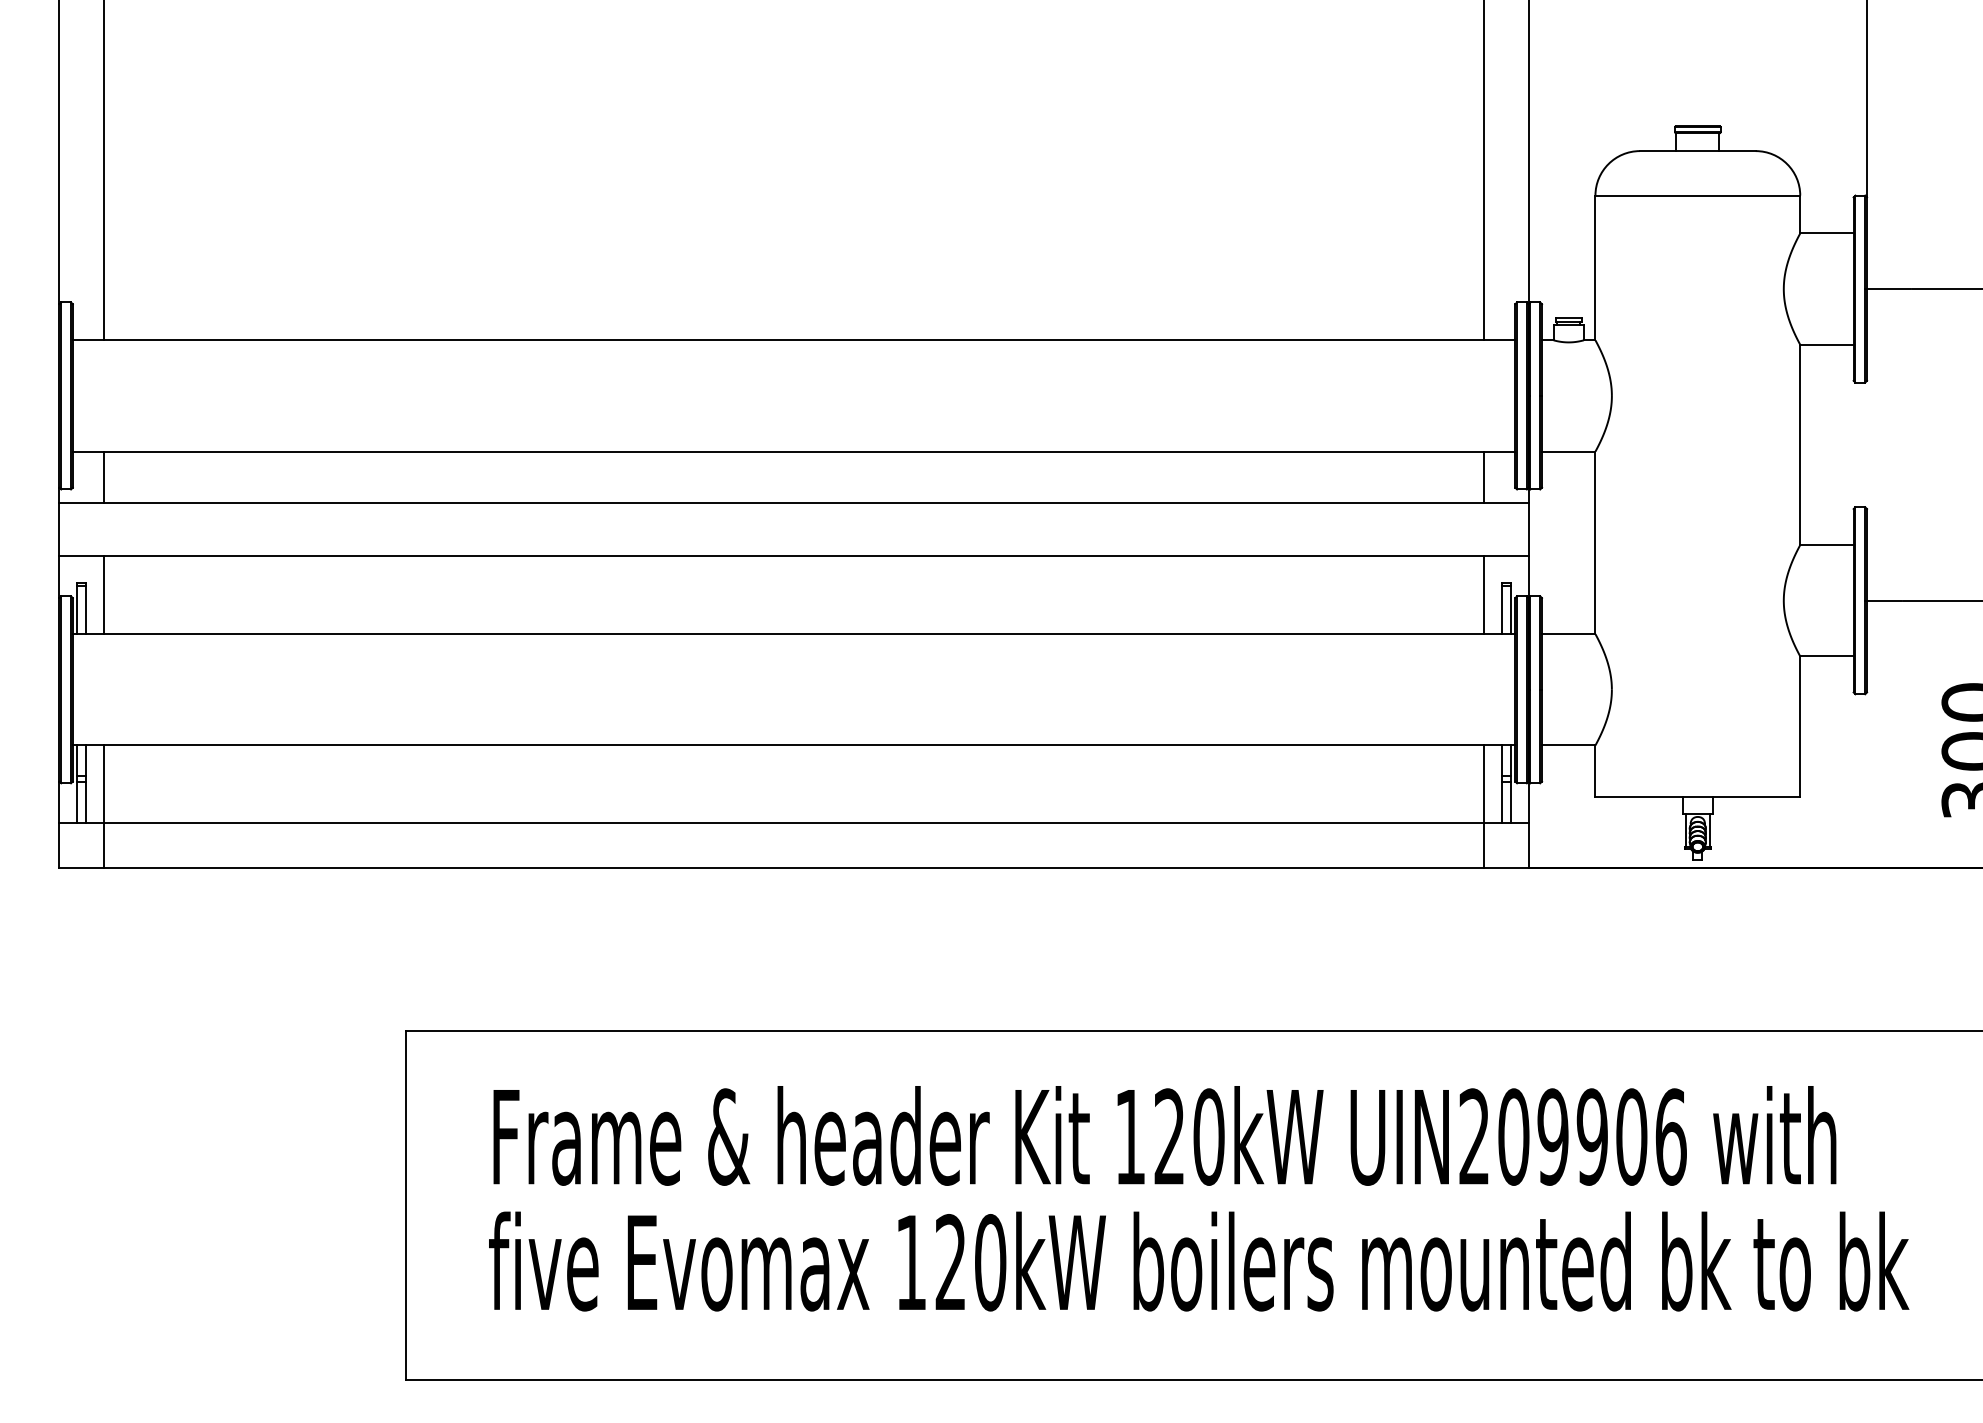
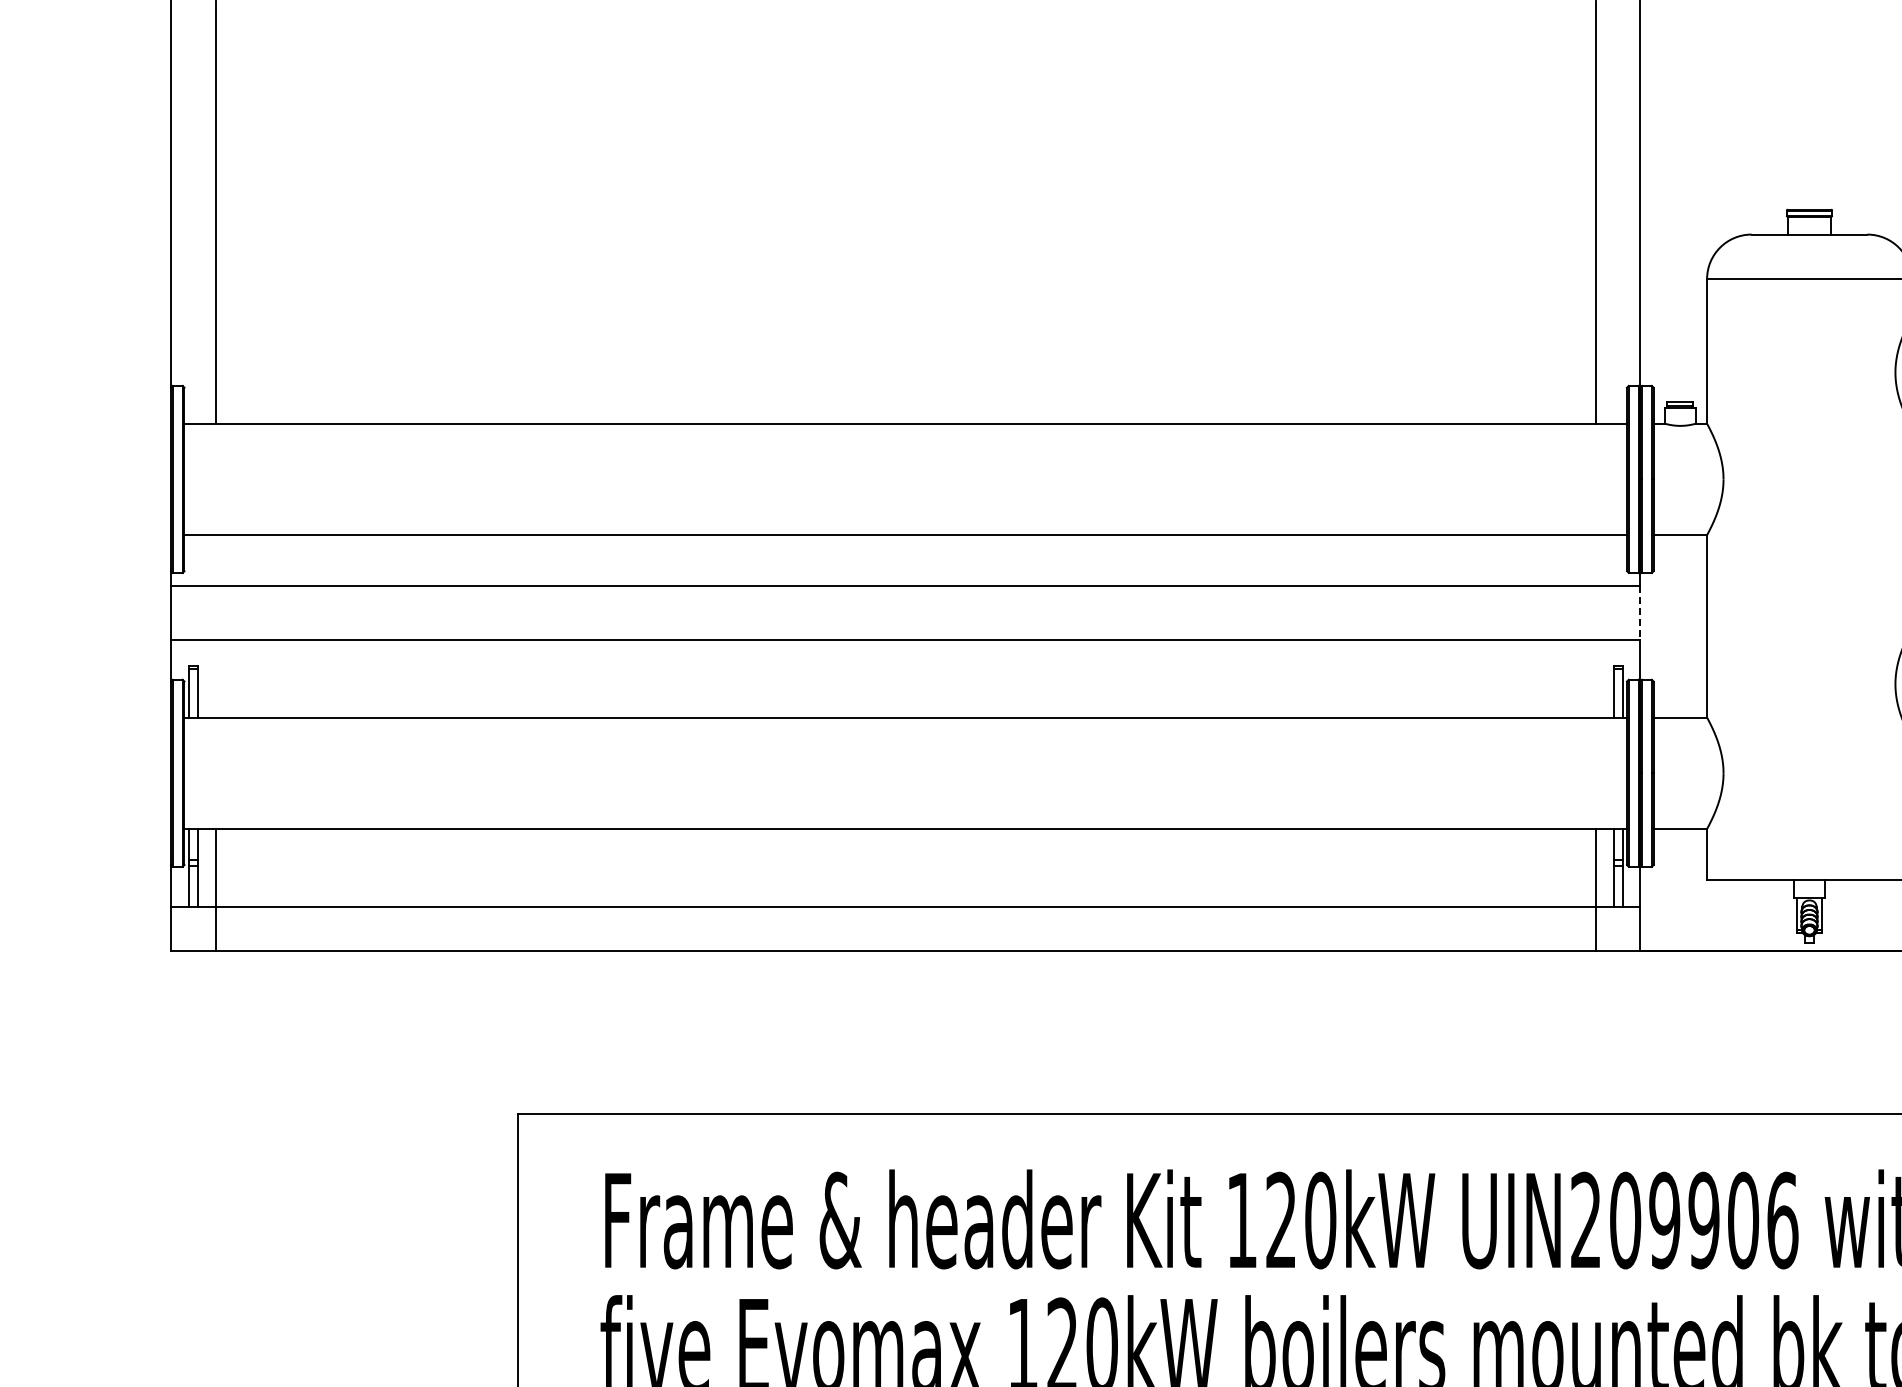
line: (104, 476) -> (216, 559), removed
line: (1484, 476) -> (1596, 559), removed
line: (1528, 529) -> (1640, 612), solid -> dashed
line: (104, 595) -> (216, 678), removed
line: (1484, 595) -> (1596, 678), removed

